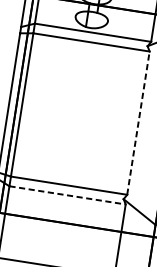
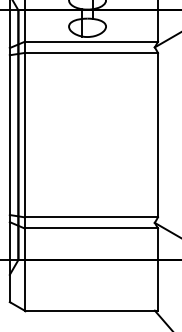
line: (138, 122) -> (158, 134), dashed -> solid
line: (67, 195) -> (91, 228), dashed -> solid

